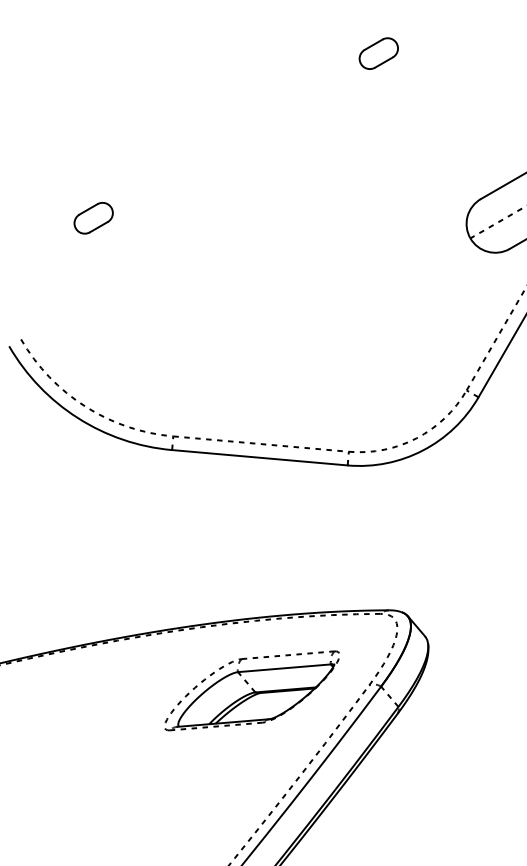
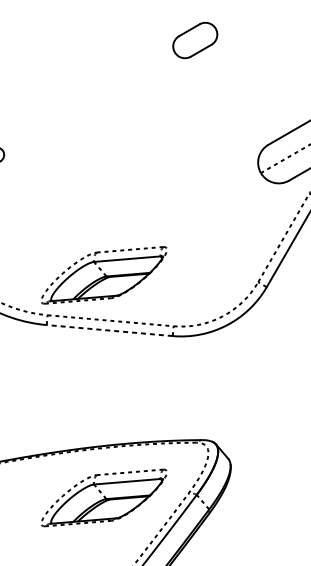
part: (378, 53) -> (194, 40), size x1.6
part: (251, 380) -> (103, 275), added
line: (259, 457) -> (109, 330), solid -> dashed

